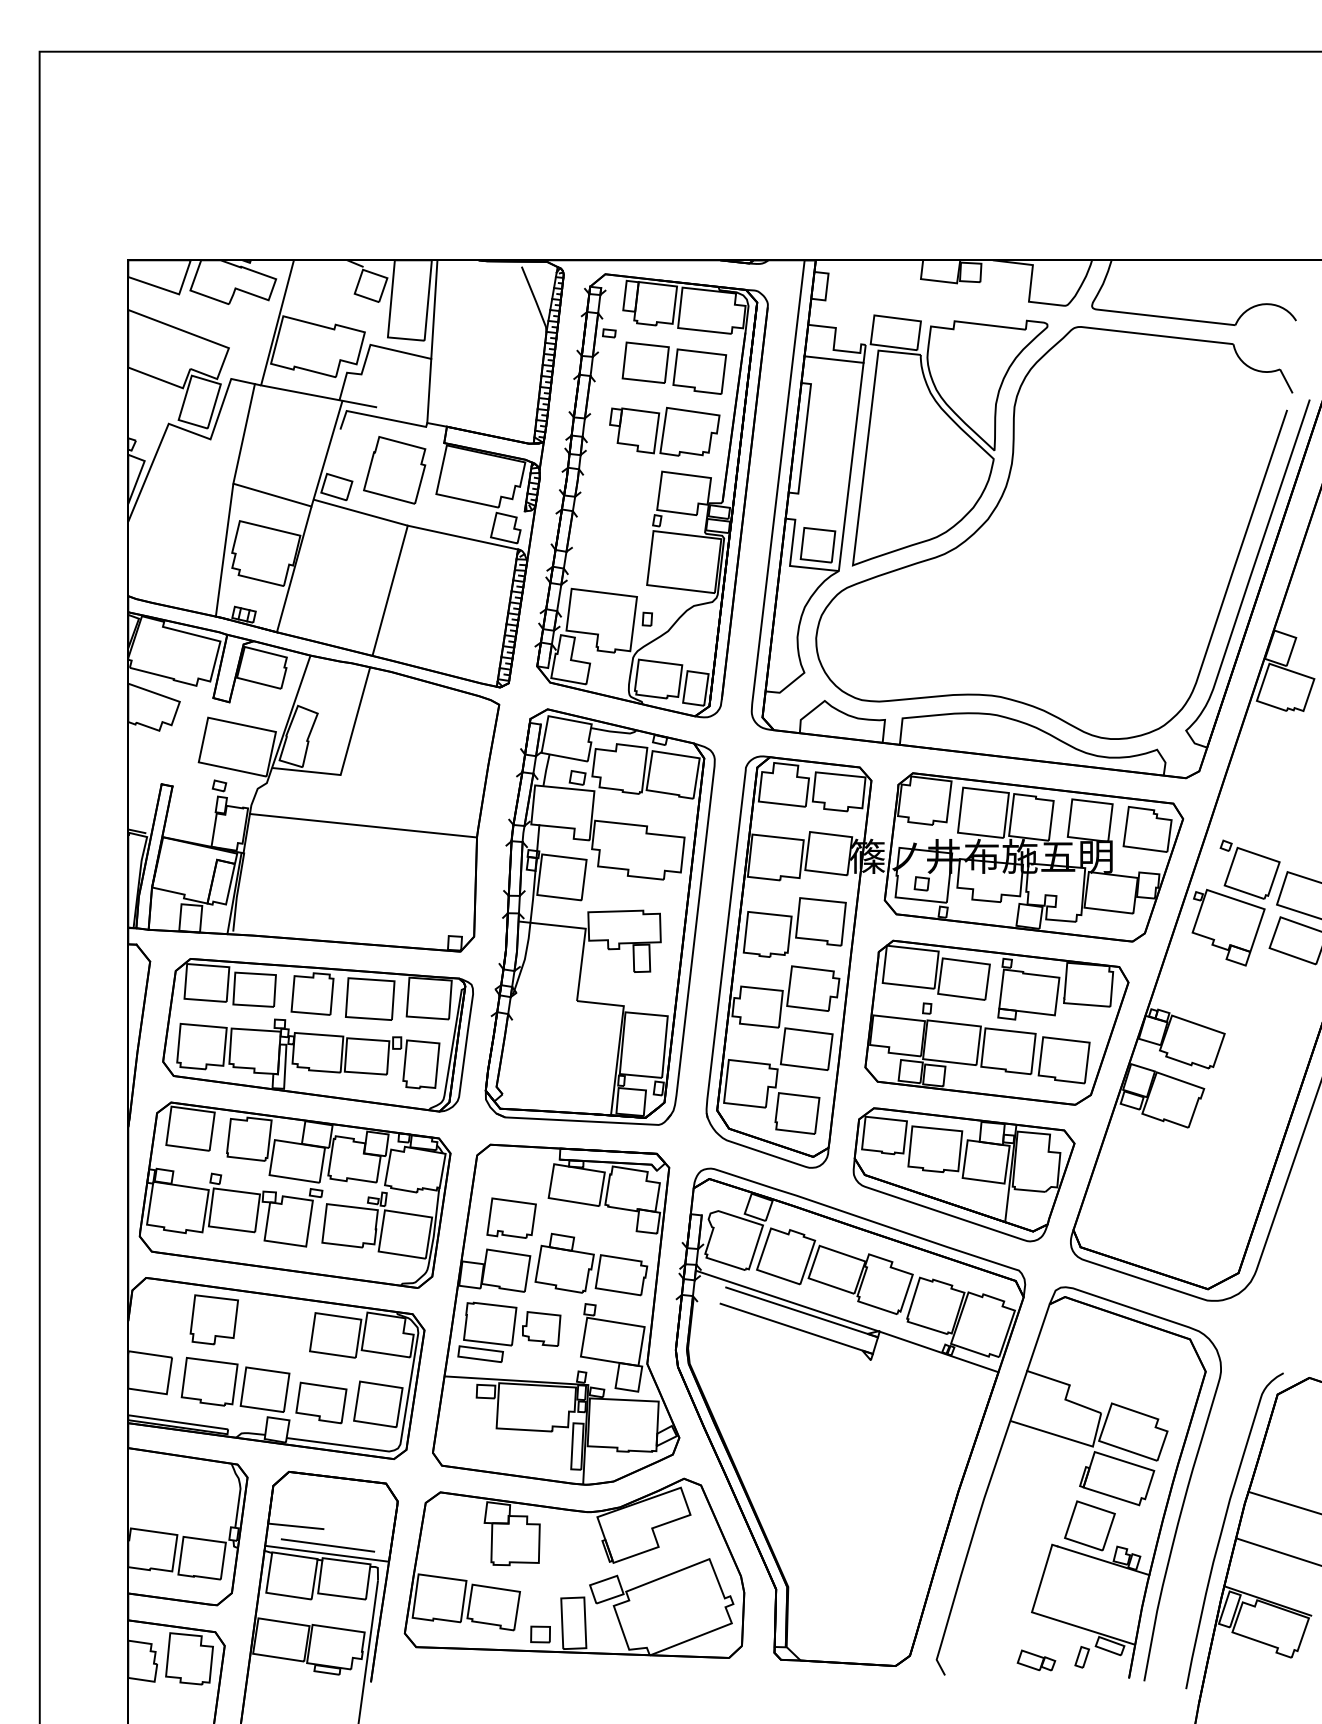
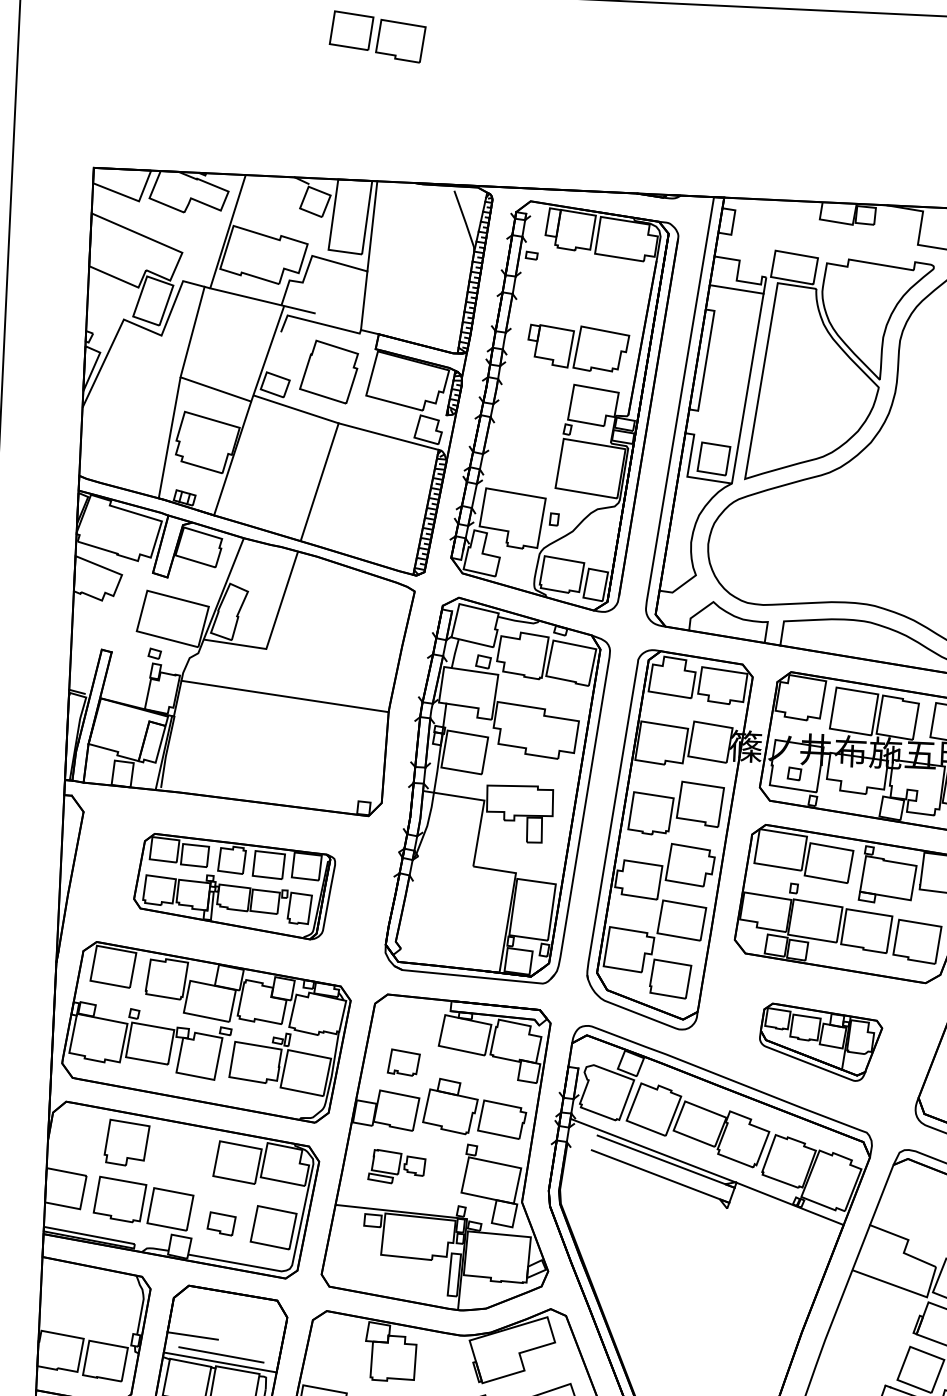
part: (674, 367) -> (377, 36), moved
part: (317, 1035) -> (233, 886), size x0.7
part: (963, 1174) -> (820, 1042), size x0.6
part: (511, 1217) -> (403, 1062), size x0.7
part: (509, 1331) -> (397, 1166), size x0.6
part: (321, 1402) -> (221, 1223), size x0.6

